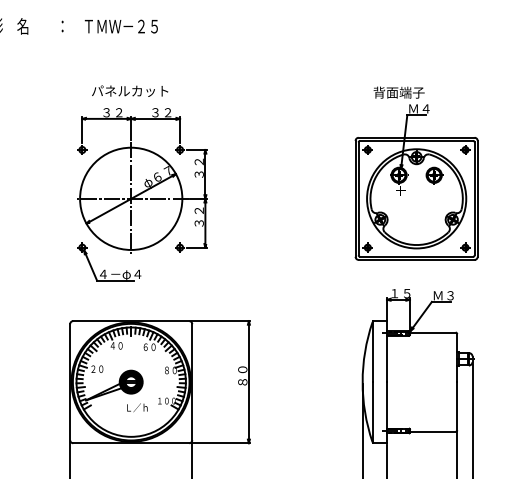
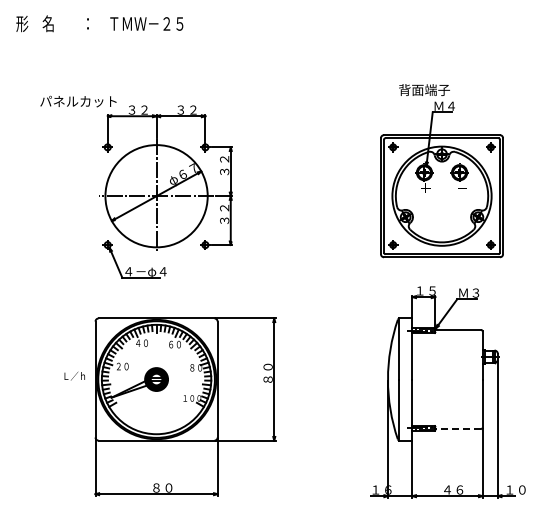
text: (130, 91) -> (78, 101), moved
text: (137, 407) -> (74, 375), moved
line: (433, 432) -> (458, 429), solid -> dashed

